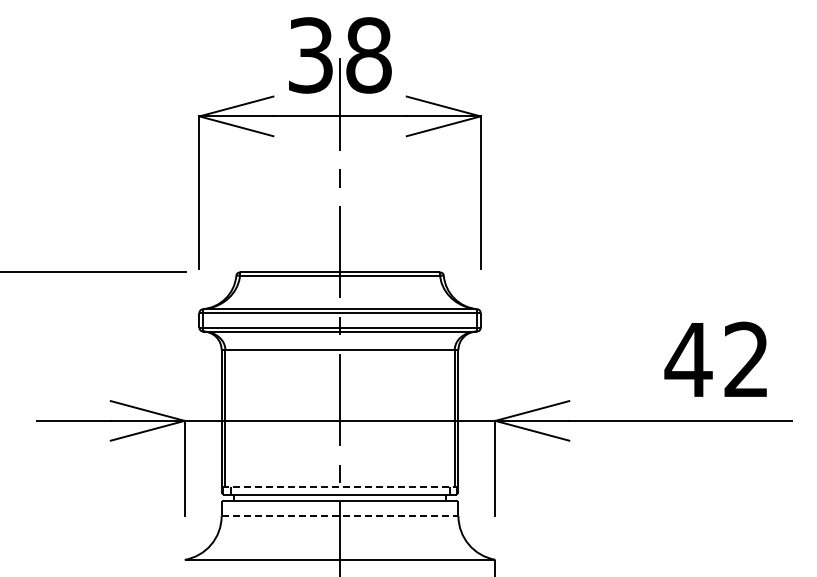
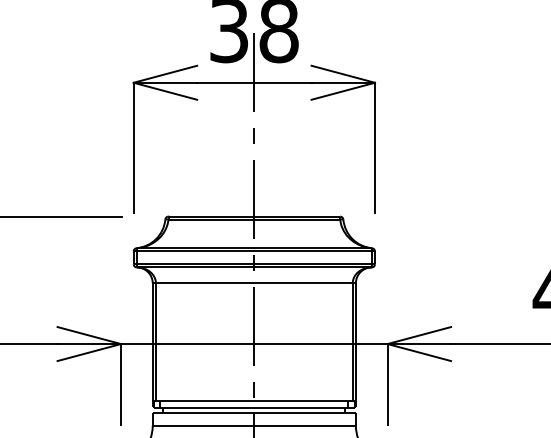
line: (340, 486) -> (254, 400), dashed -> solid
line: (340, 516) -> (254, 426), dashed -> solid

